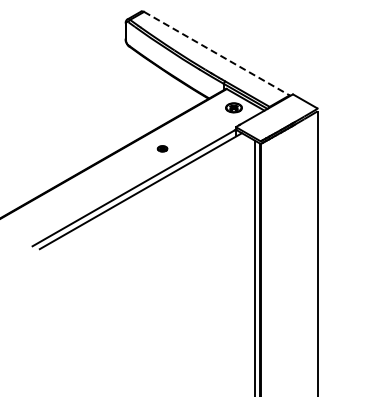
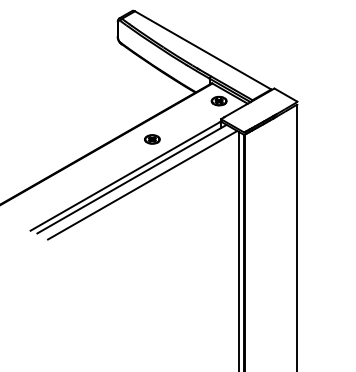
line: (216, 53) -> (202, 50), dashed -> solid
part: (162, 148) -> (152, 139), size x1.67
line: (152, 197) -> (142, 185), added

